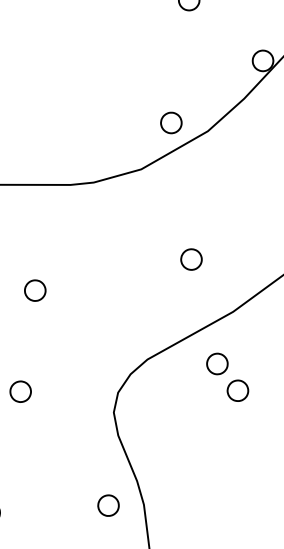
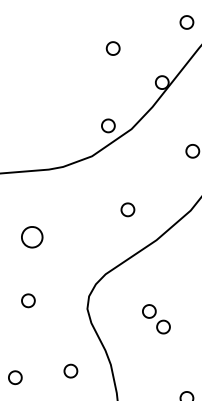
part: (35, 289) -> (32, 236), size x1.6
part: (227, 377) -> (156, 319), moved
part: (107, 504) -> (70, 370), moved

